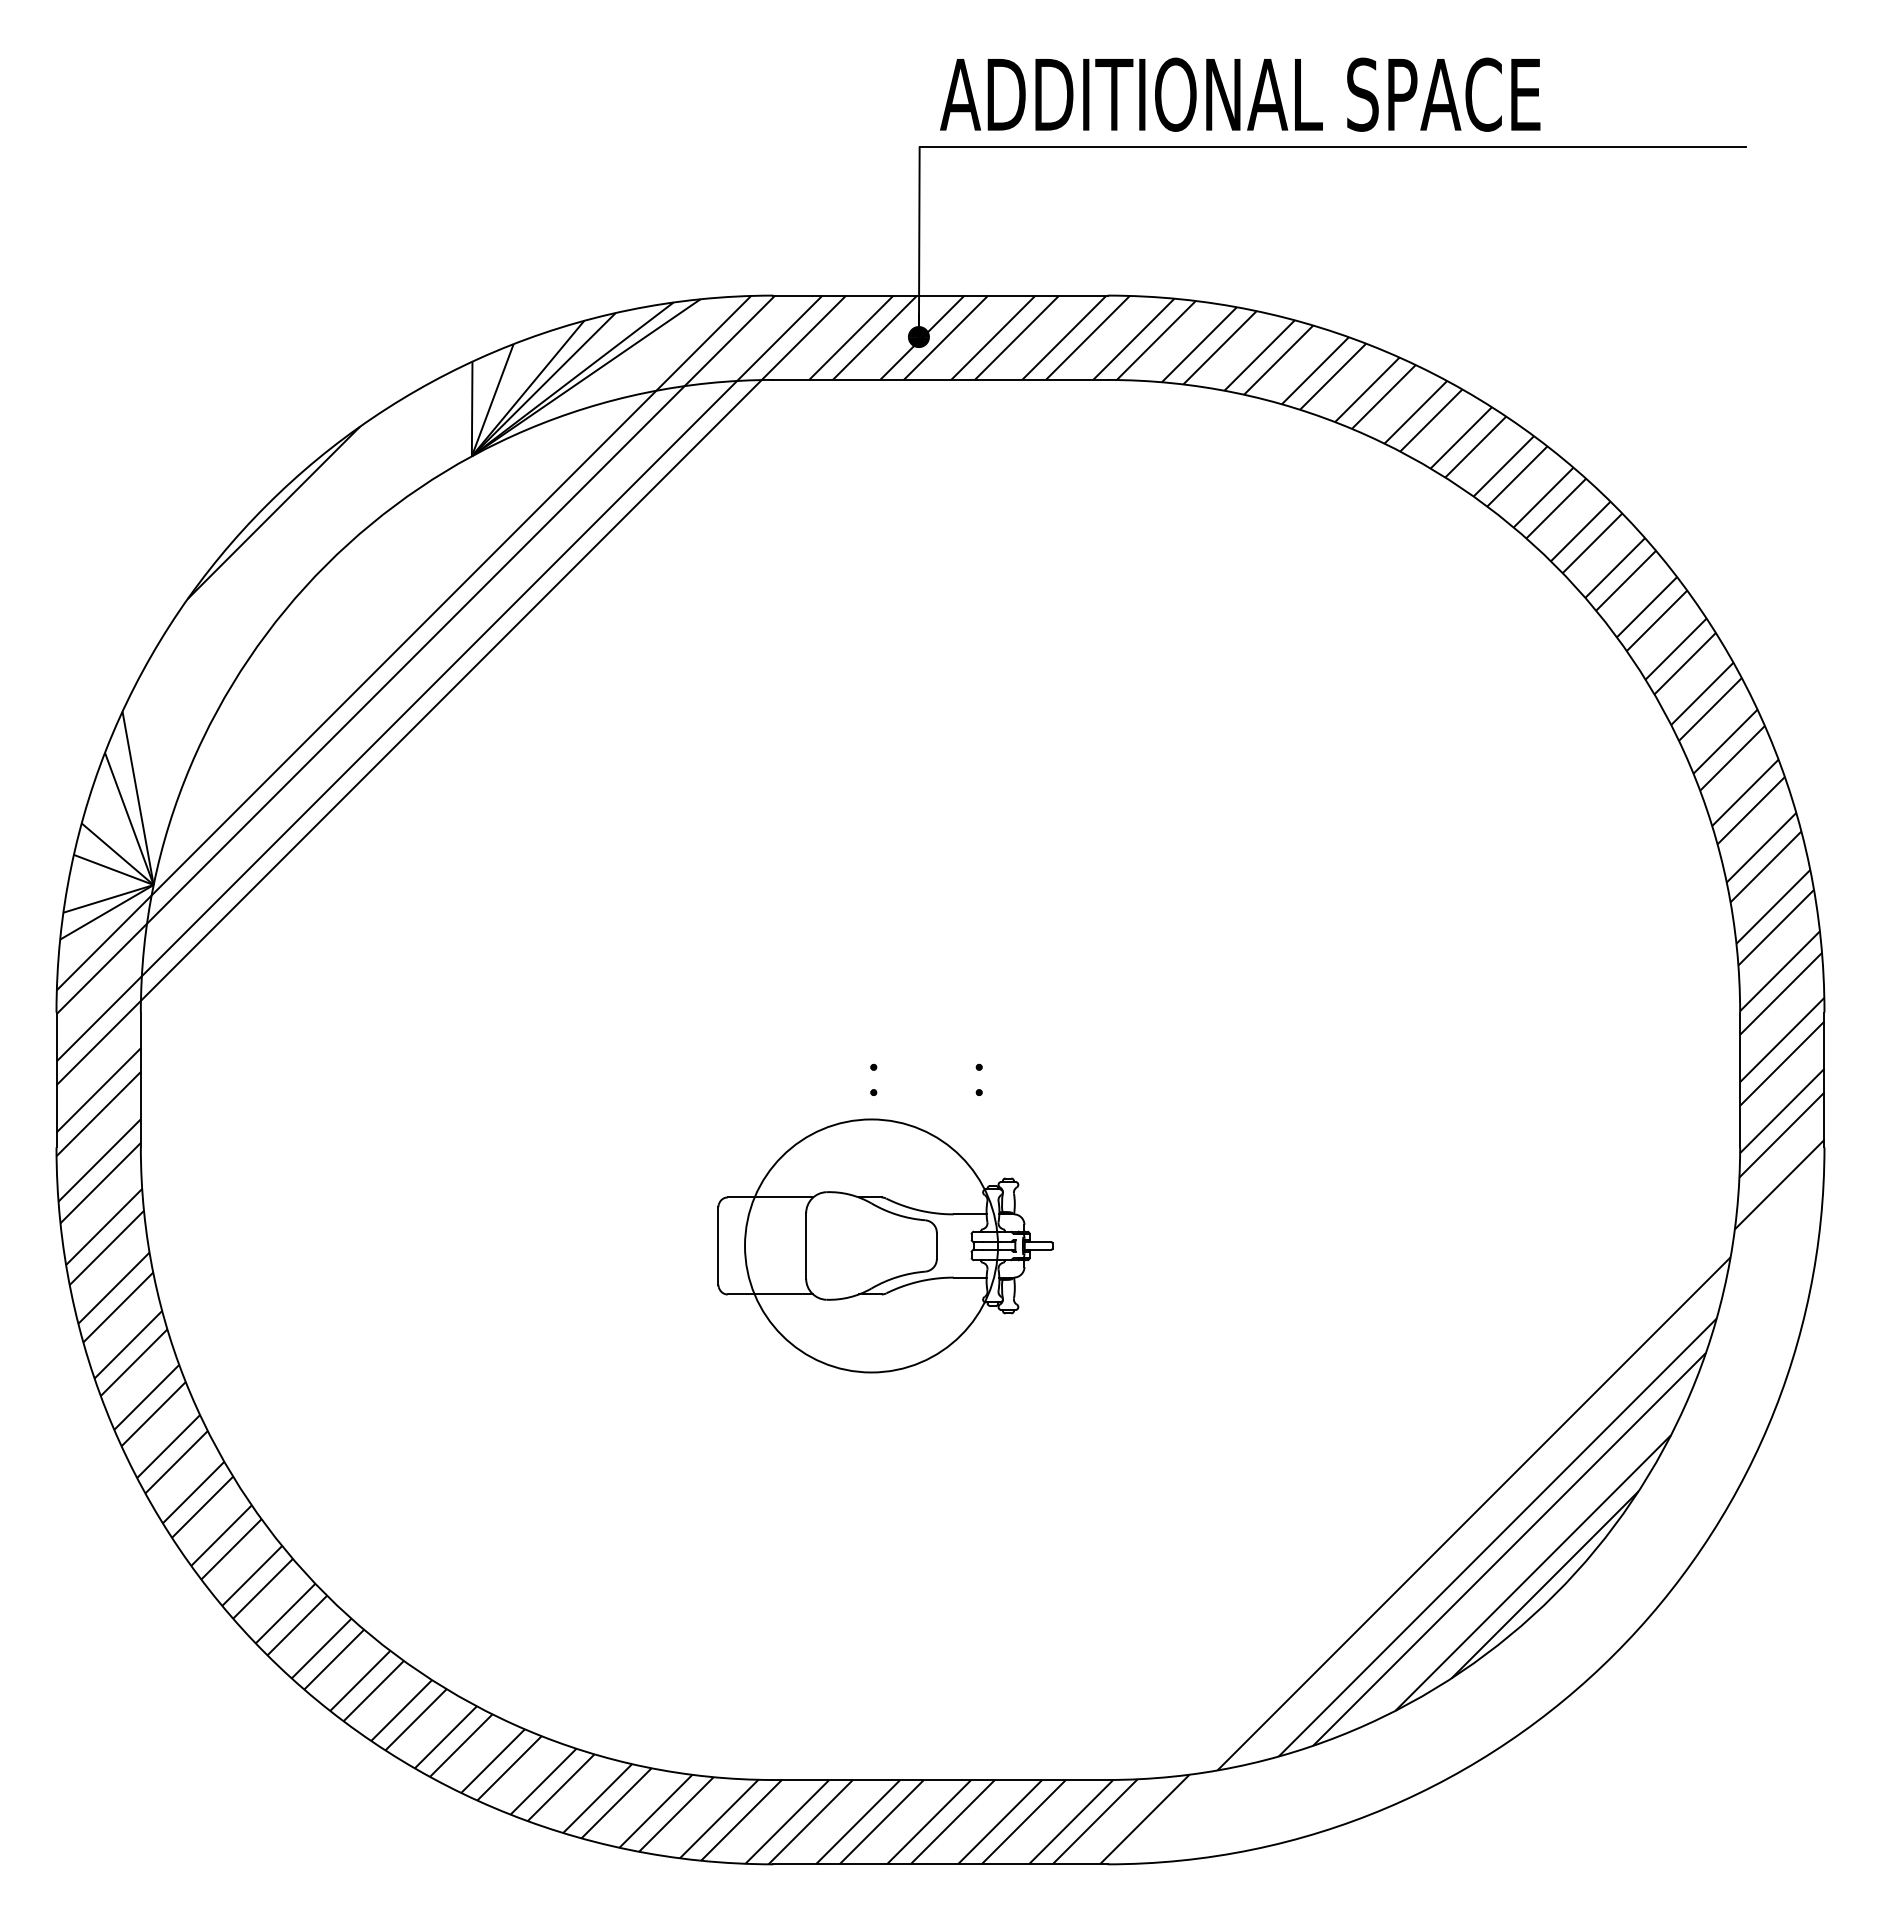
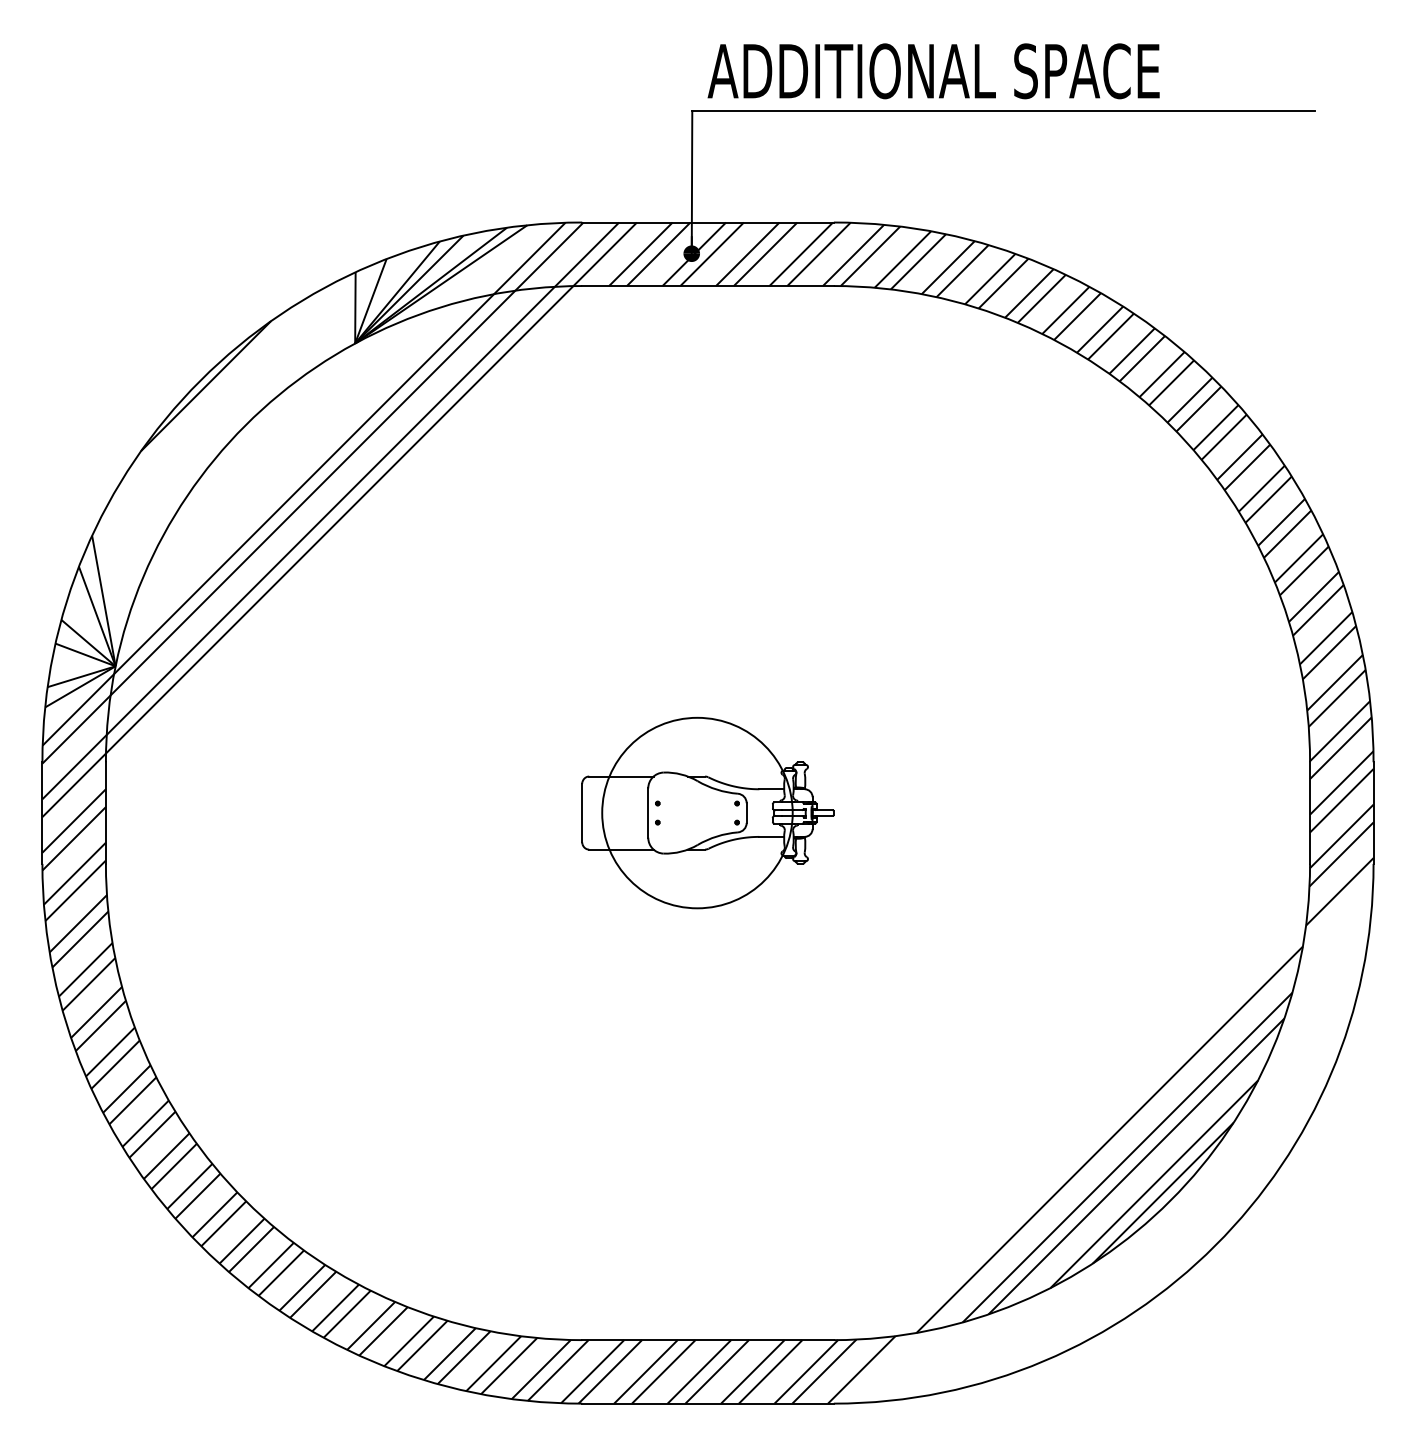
part: (885, 1245) -> (708, 812), moved

